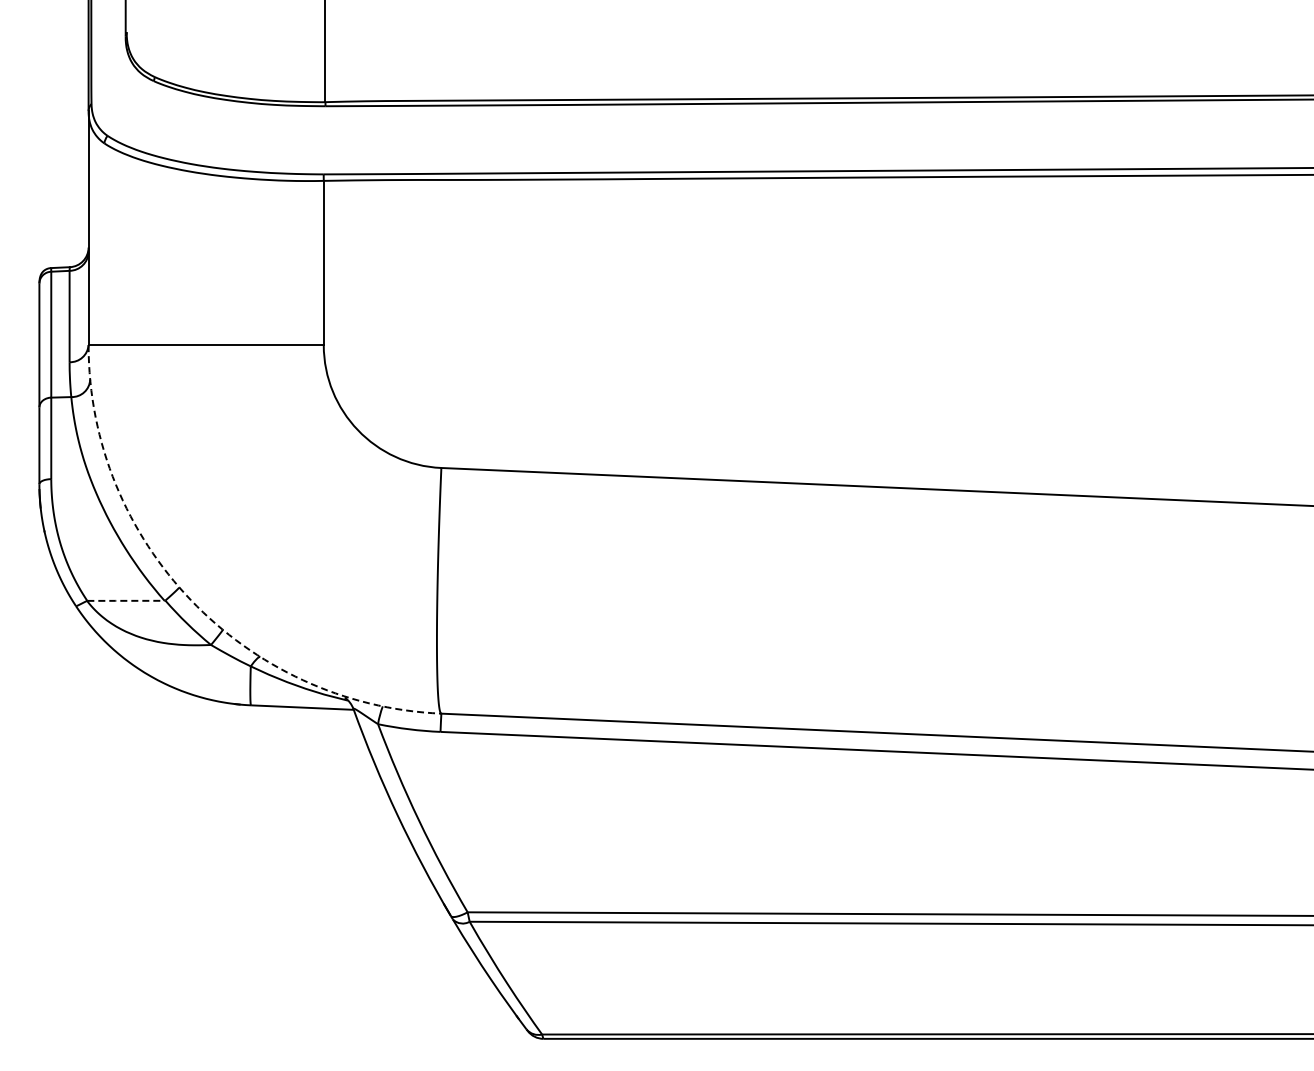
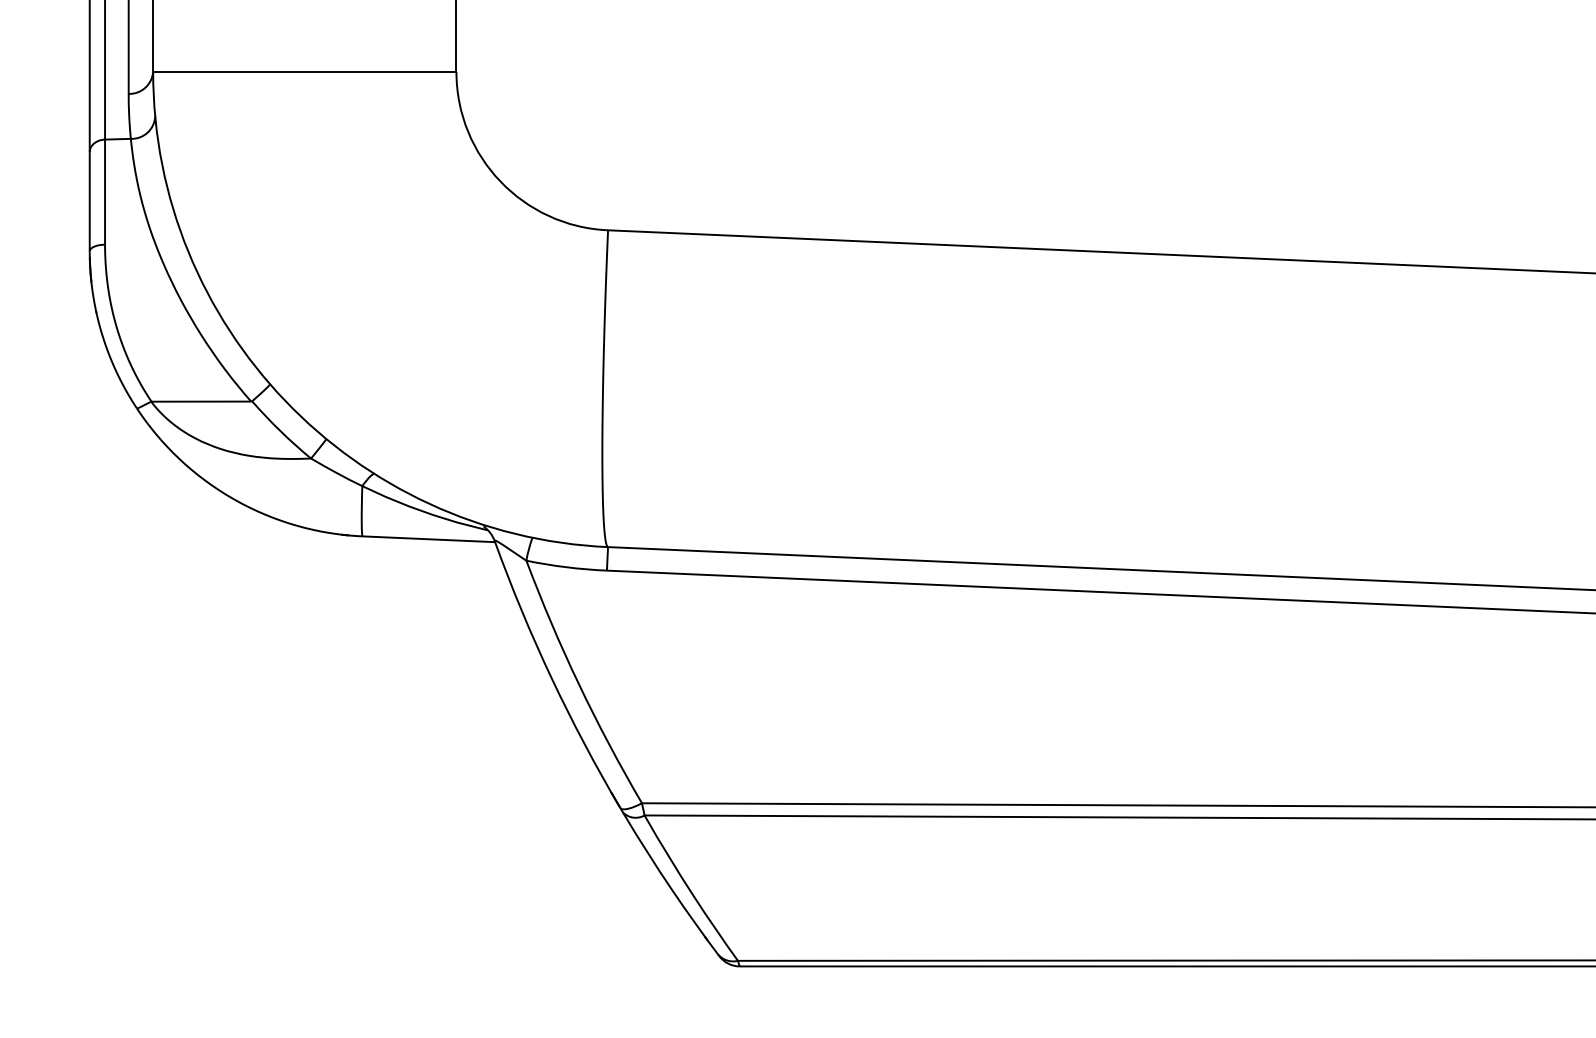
line: (125, 600) -> (200, 401), dashed -> solid
arc: (191, 600) -> (285, 401), dashed -> solid

